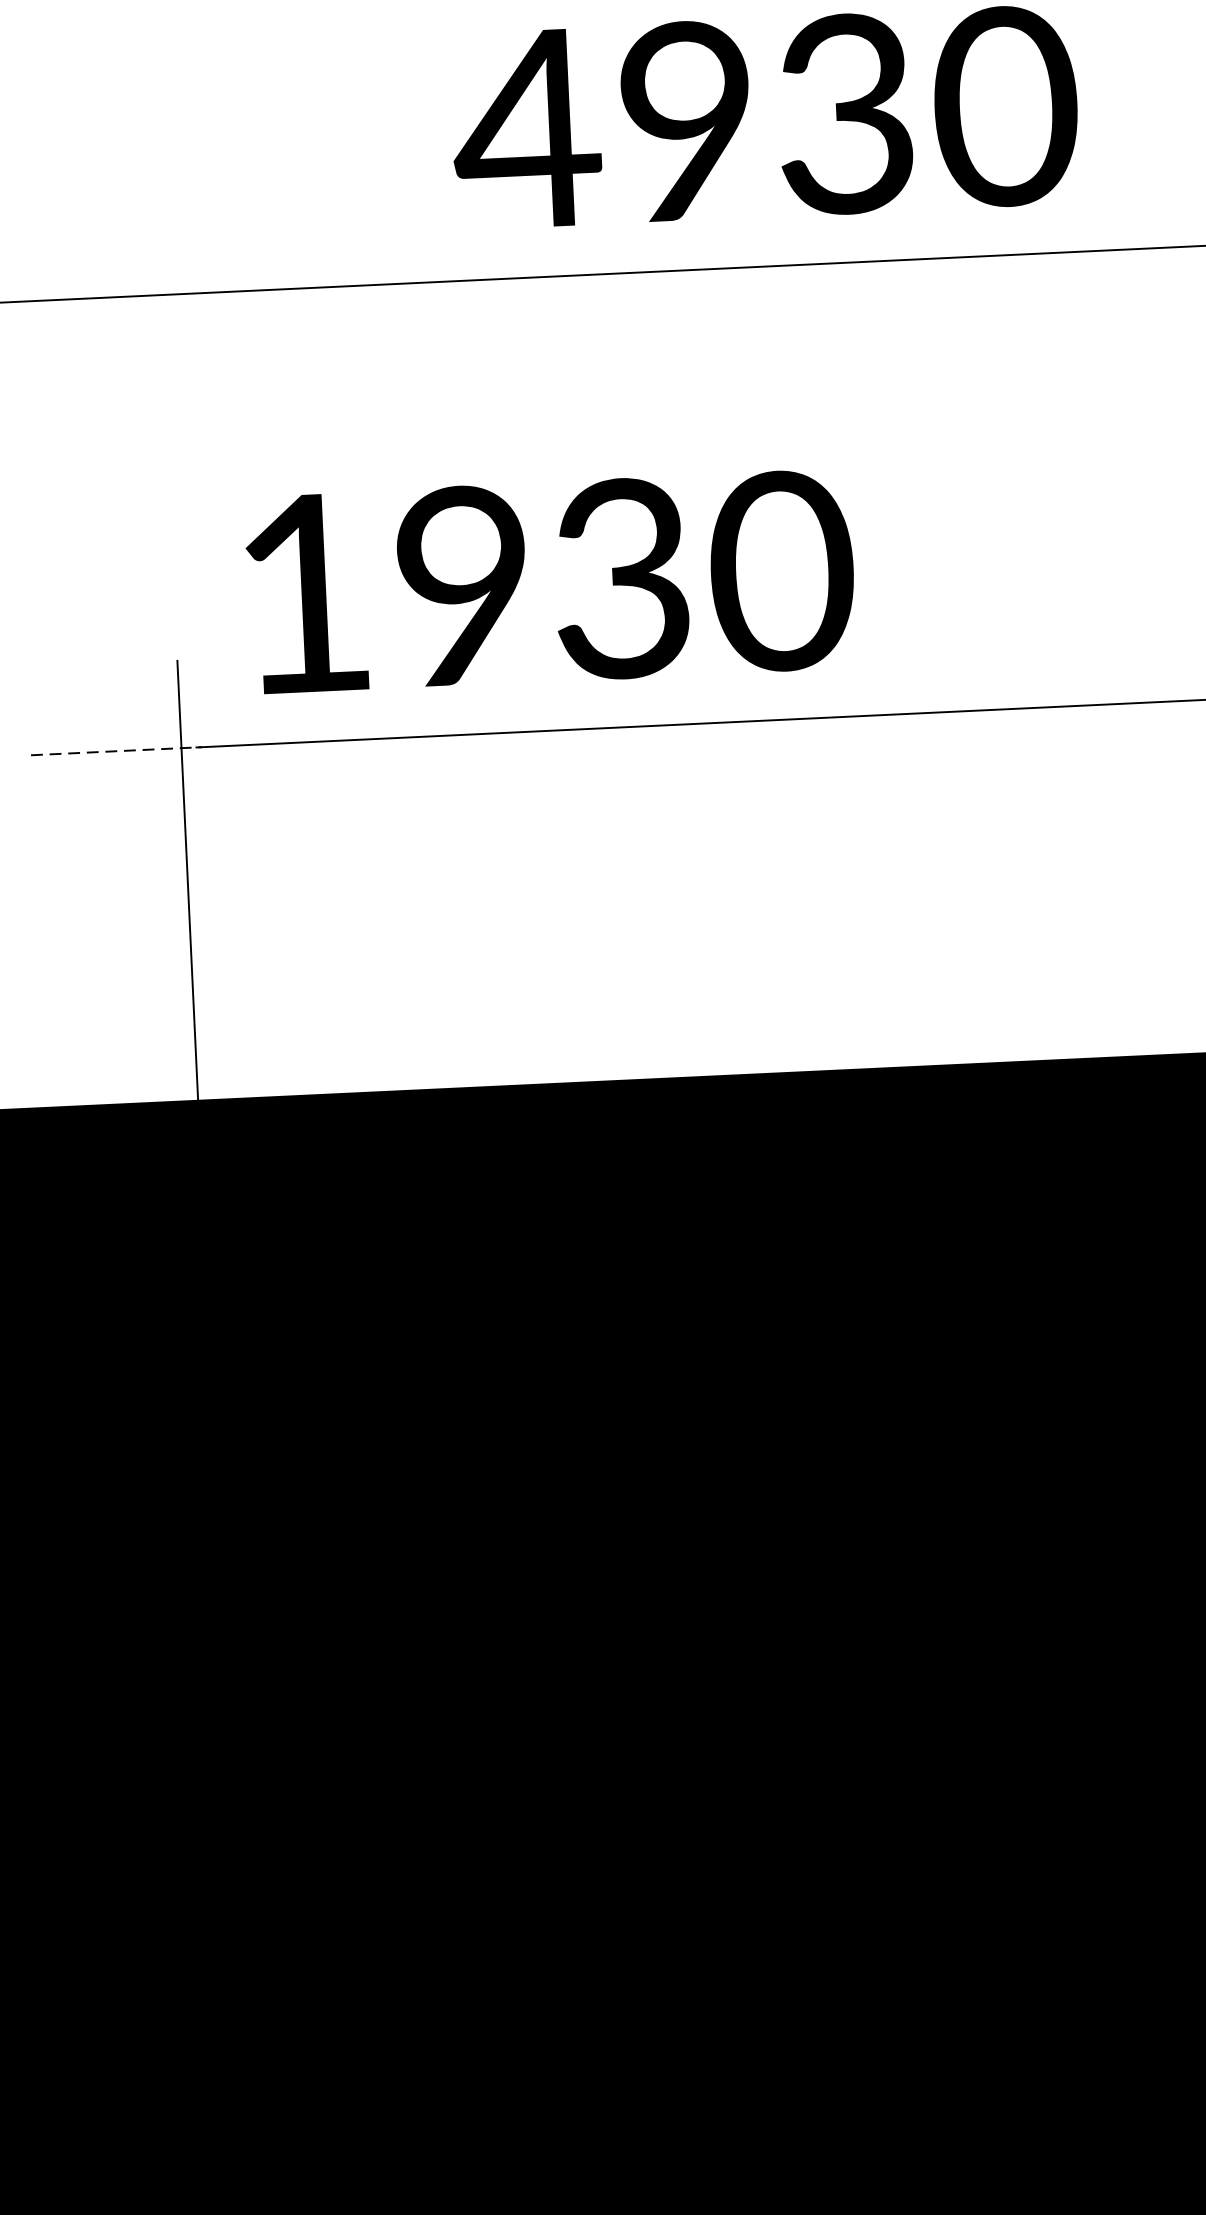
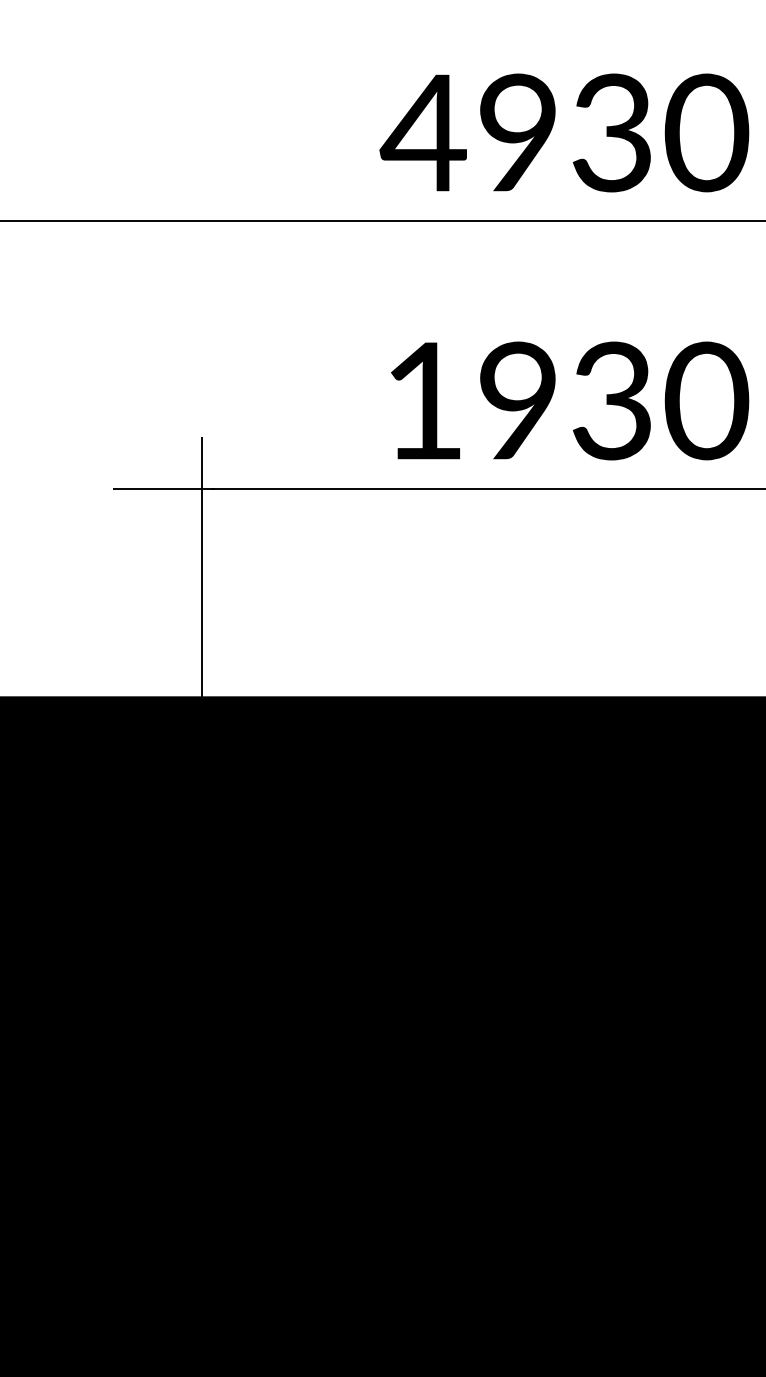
text: (551, 581) -> (570, 400), moved
line: (117, 750) -> (164, 488), dashed -> solid

